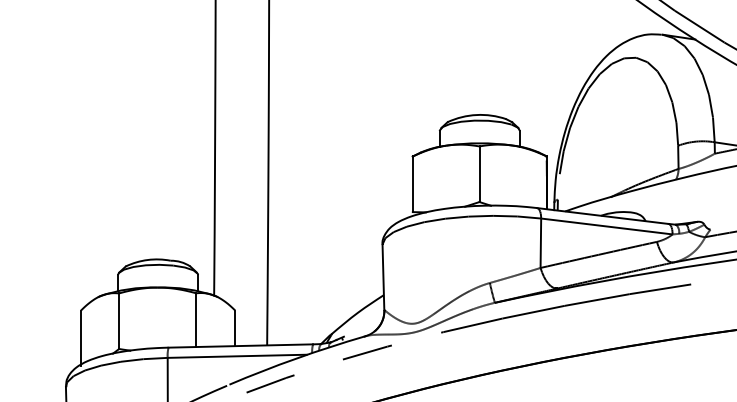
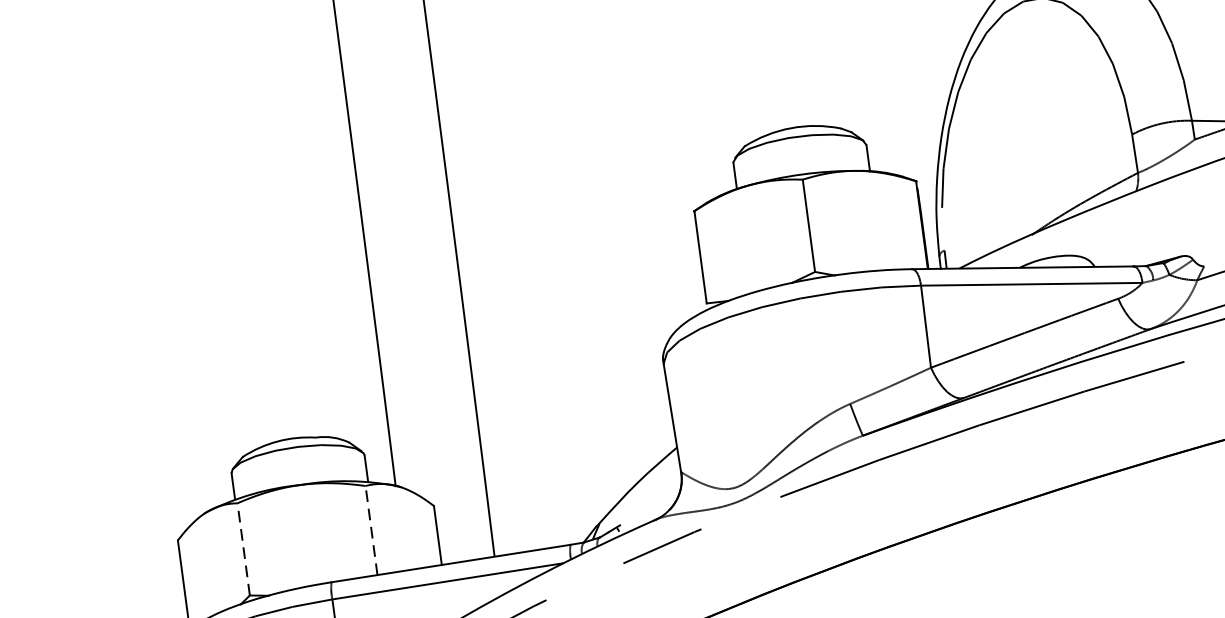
line: (196, 320) -> (371, 531), solid -> dashed
line: (119, 321) -> (244, 549), solid -> dashed

